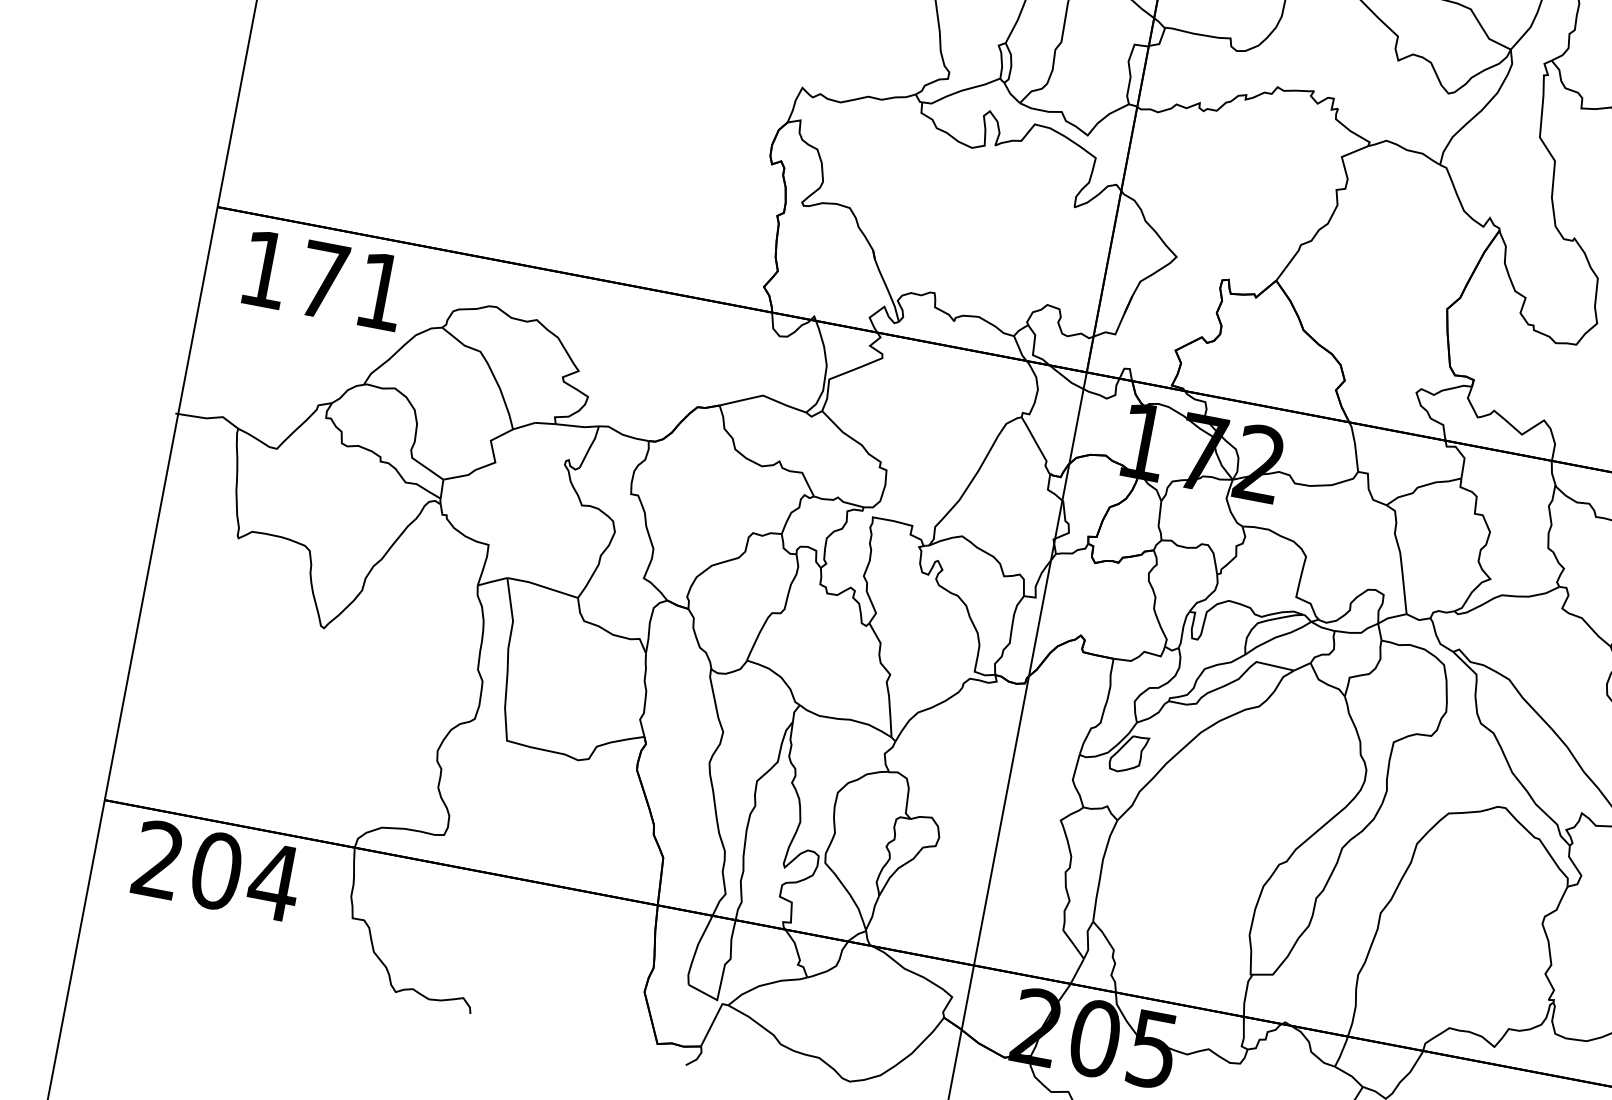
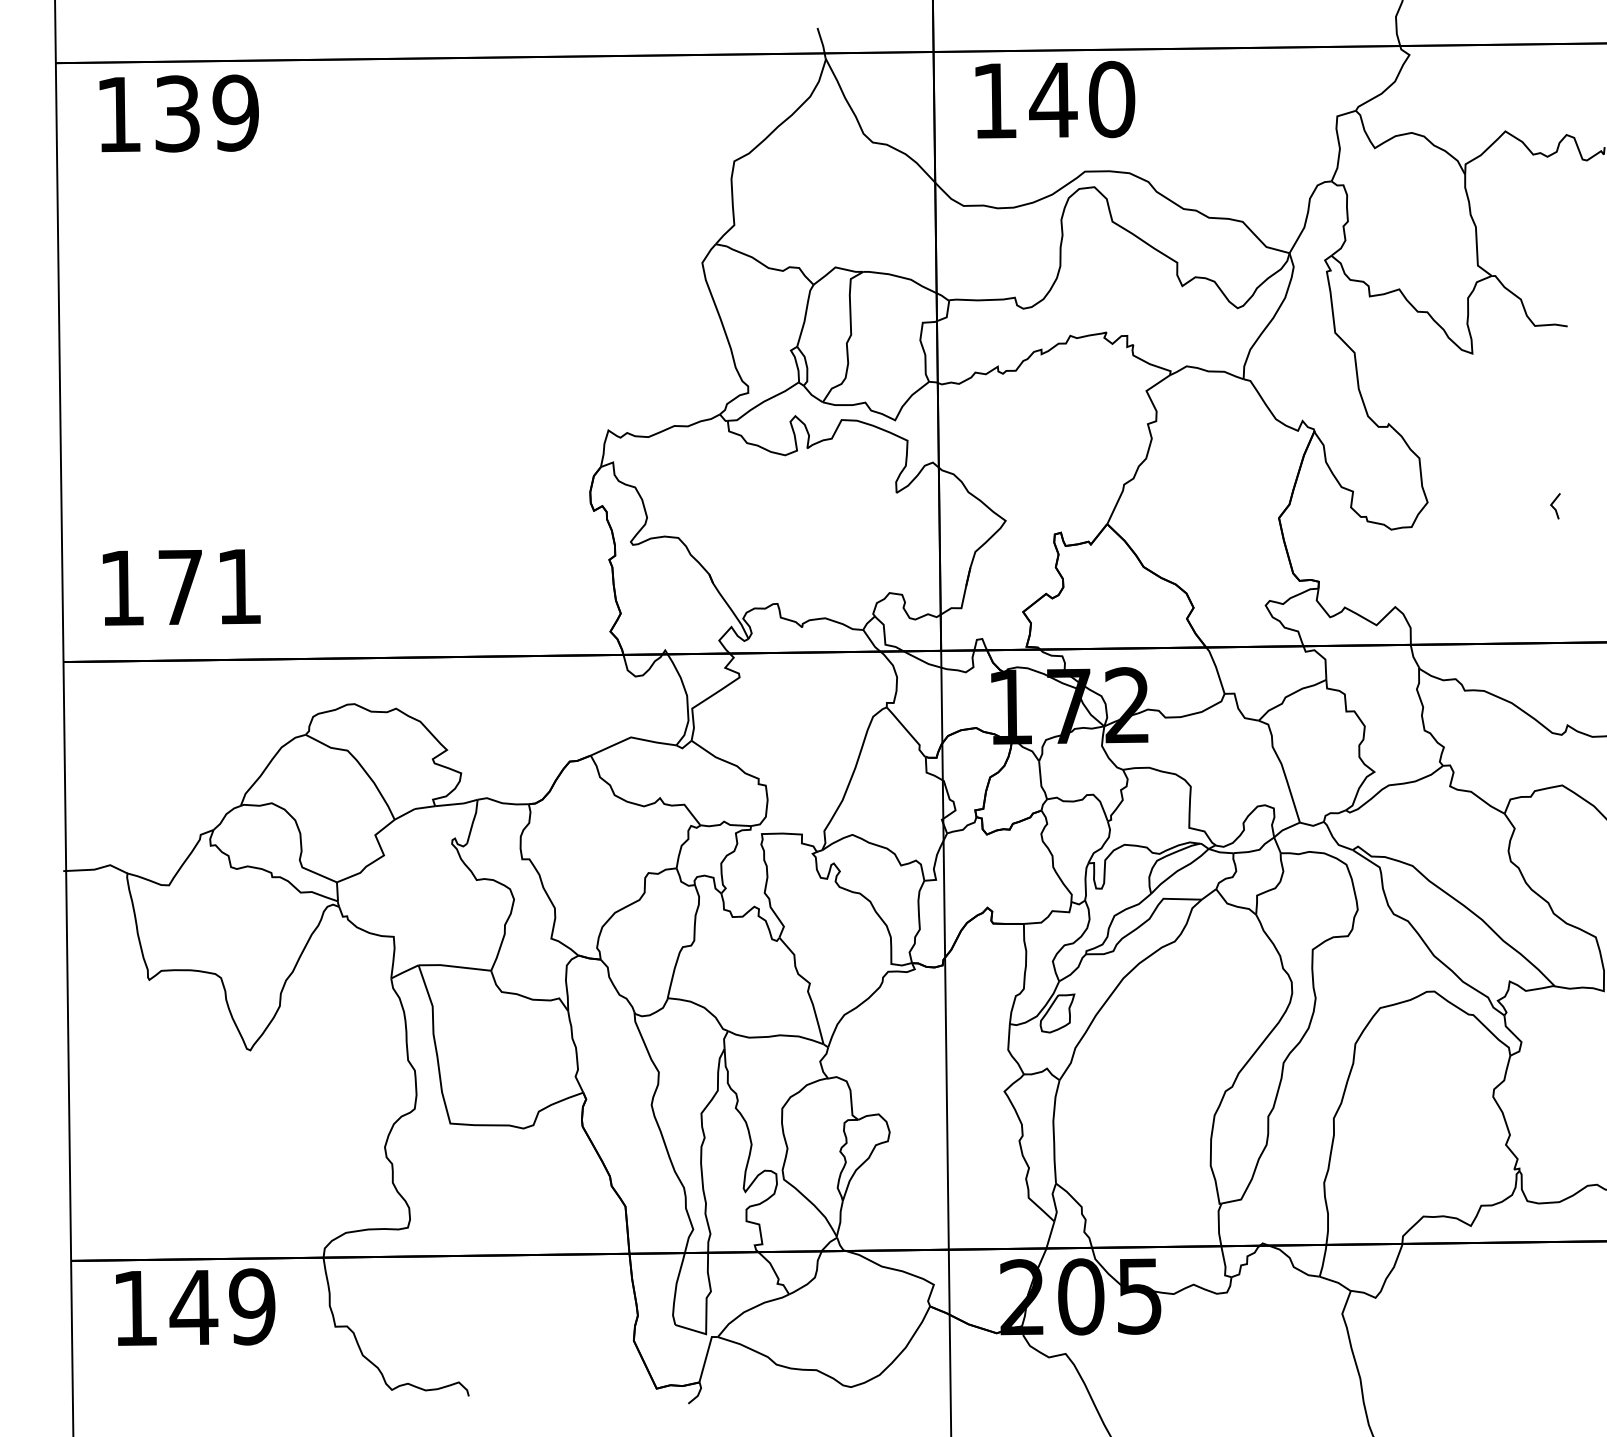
text: (324, 280) -> (181, 587), moved
text: (217, 870) -> (194, 1307), 204 -> 149

